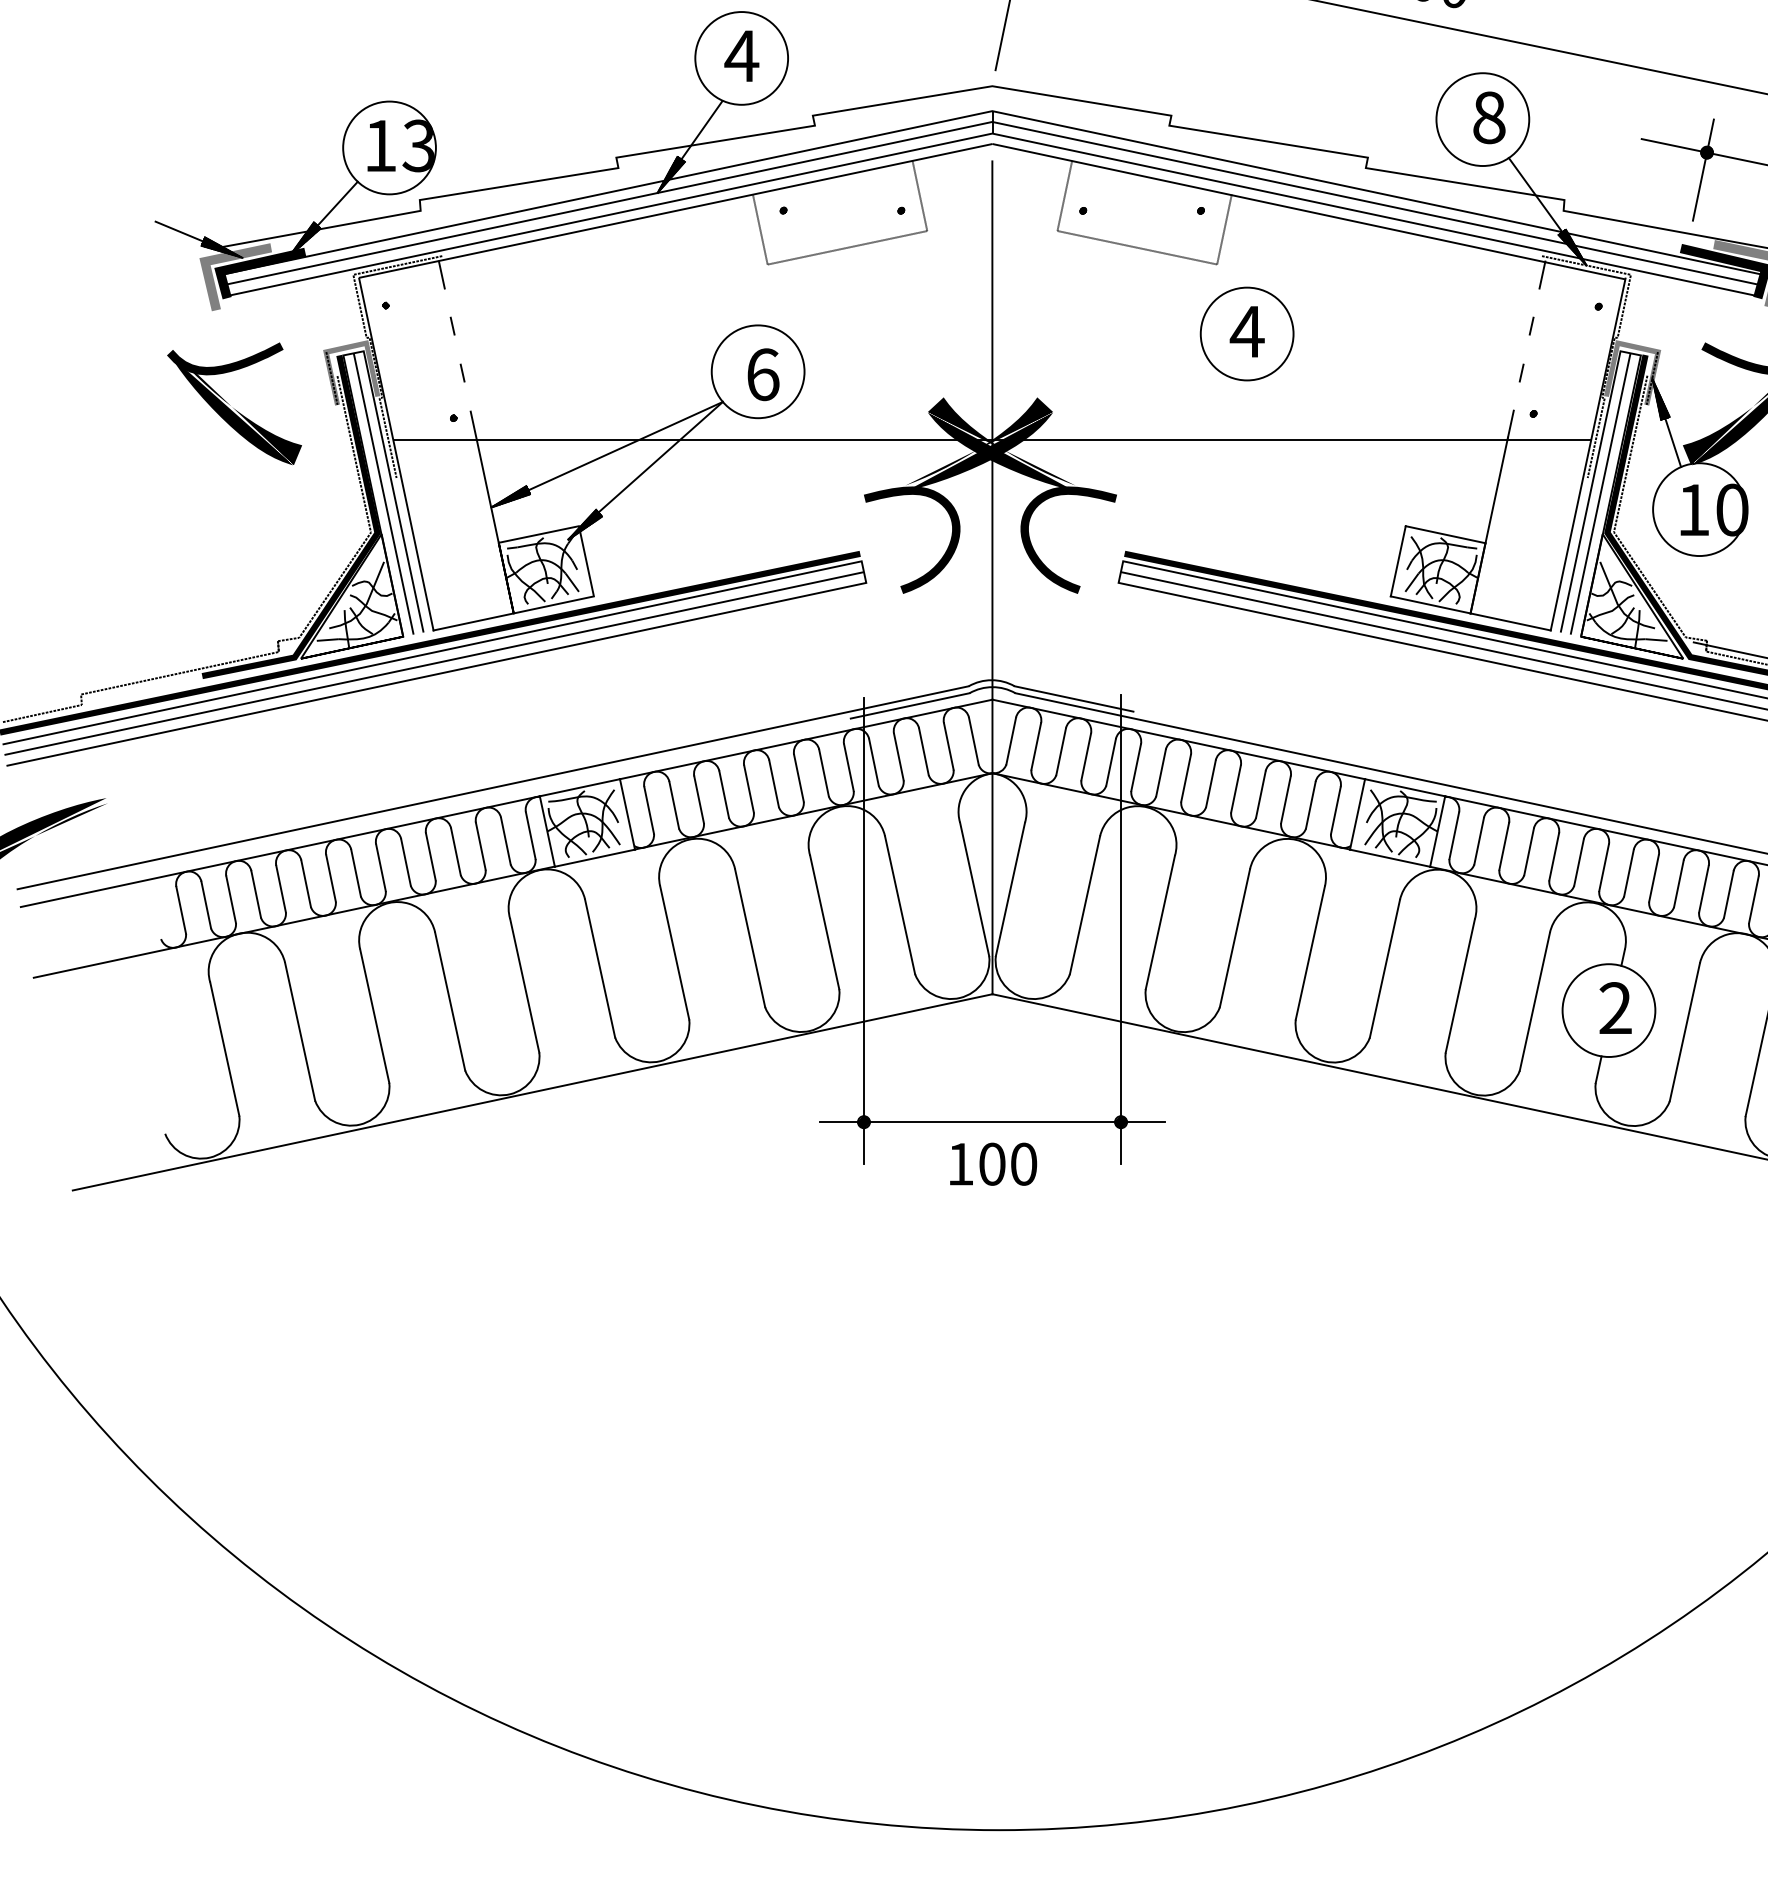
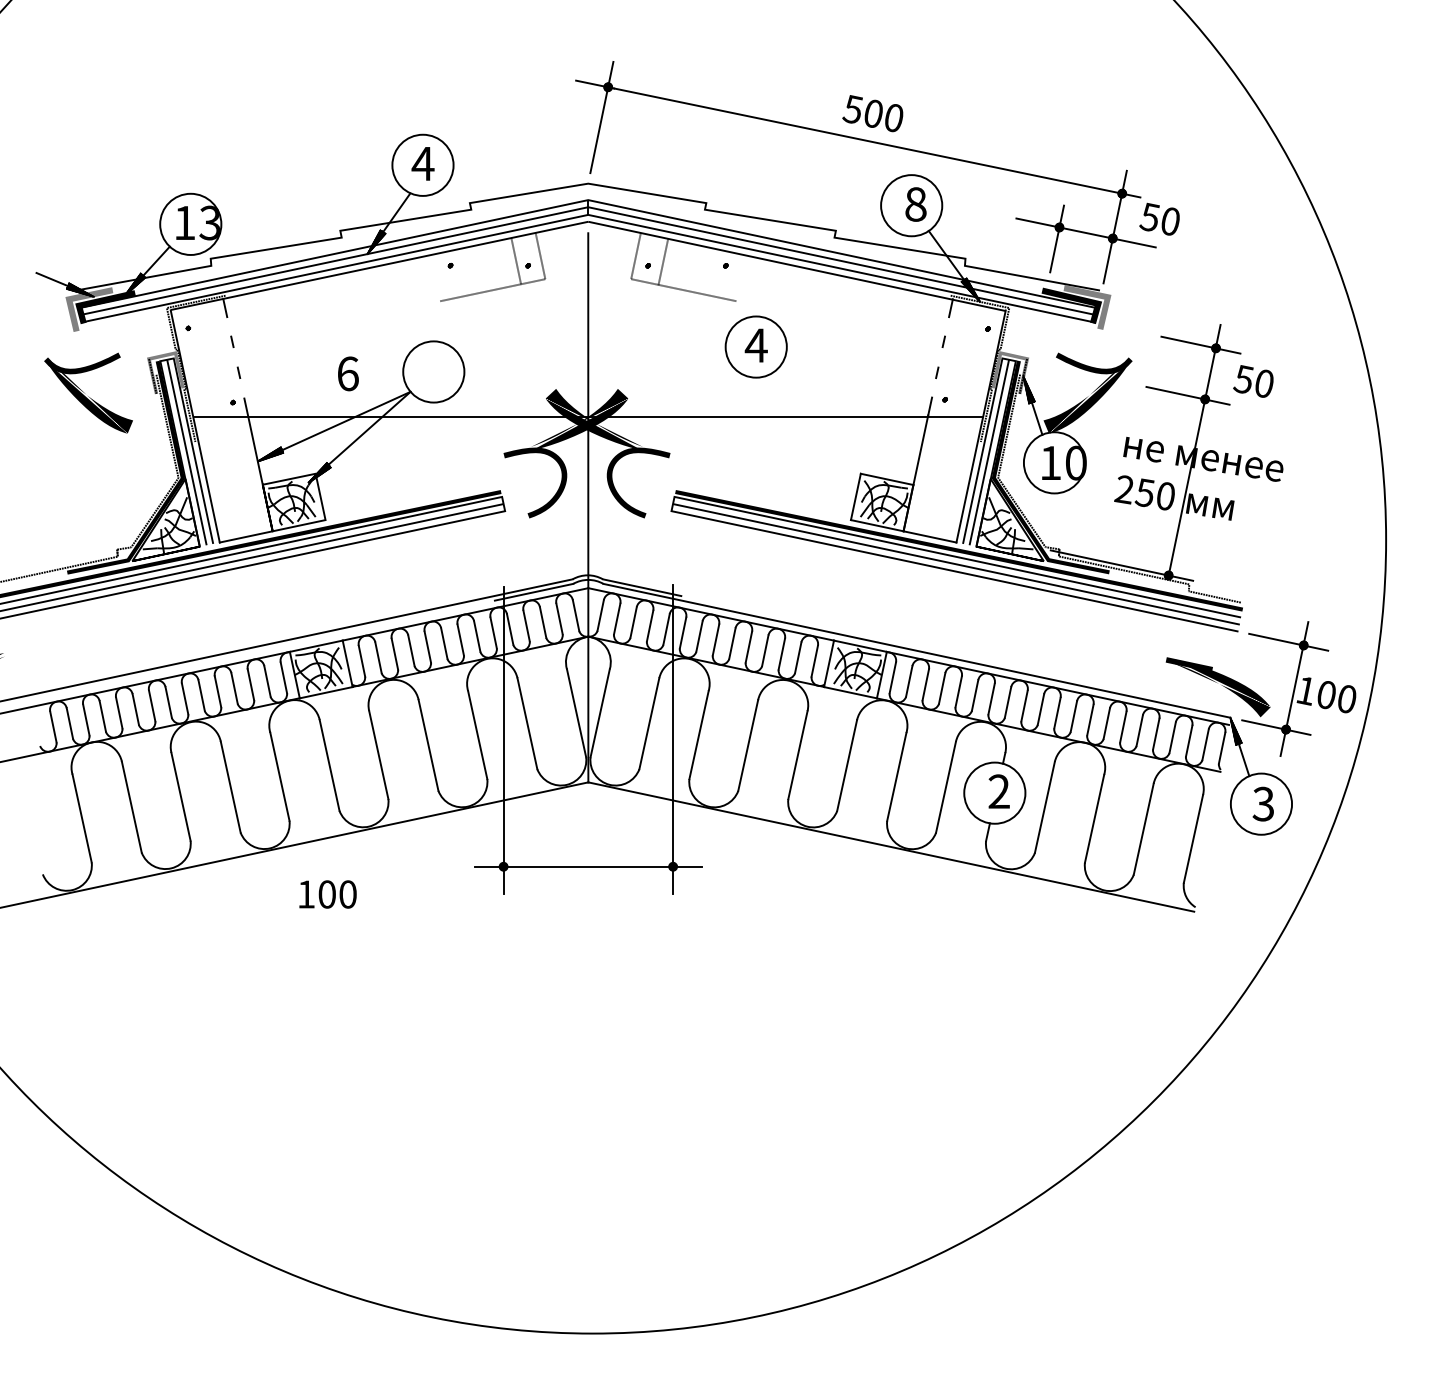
line: (1224, 228) -> (663, 261), moved
line: (760, 230) -> (516, 261), moved
text: (763, 374) -> (348, 373), moved
text: (992, 1164) -> (327, 894), moved

